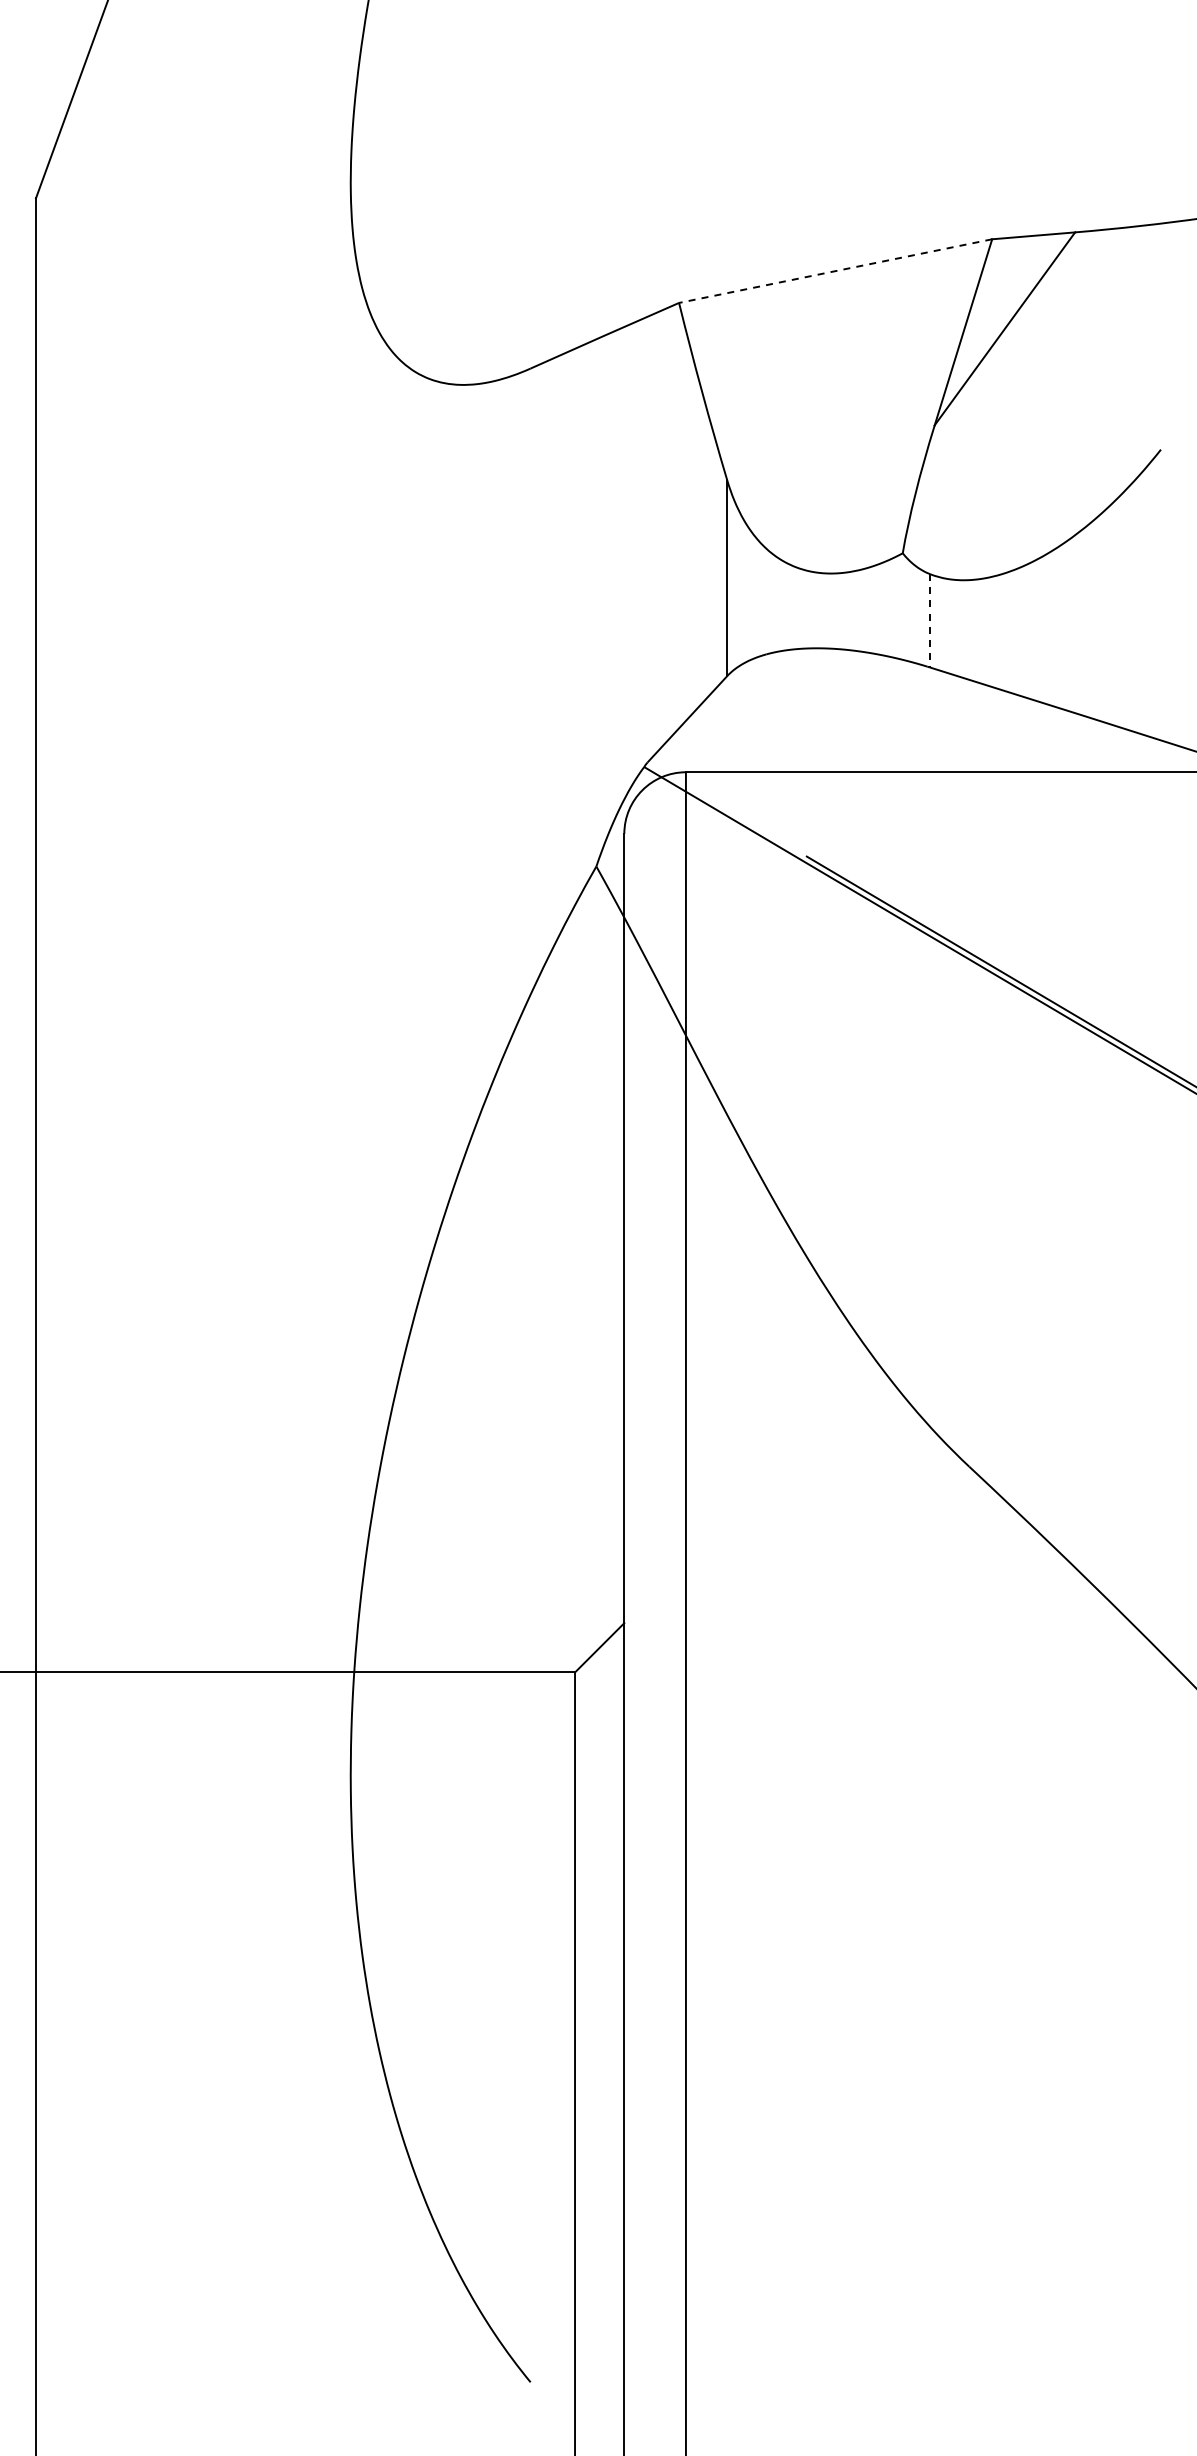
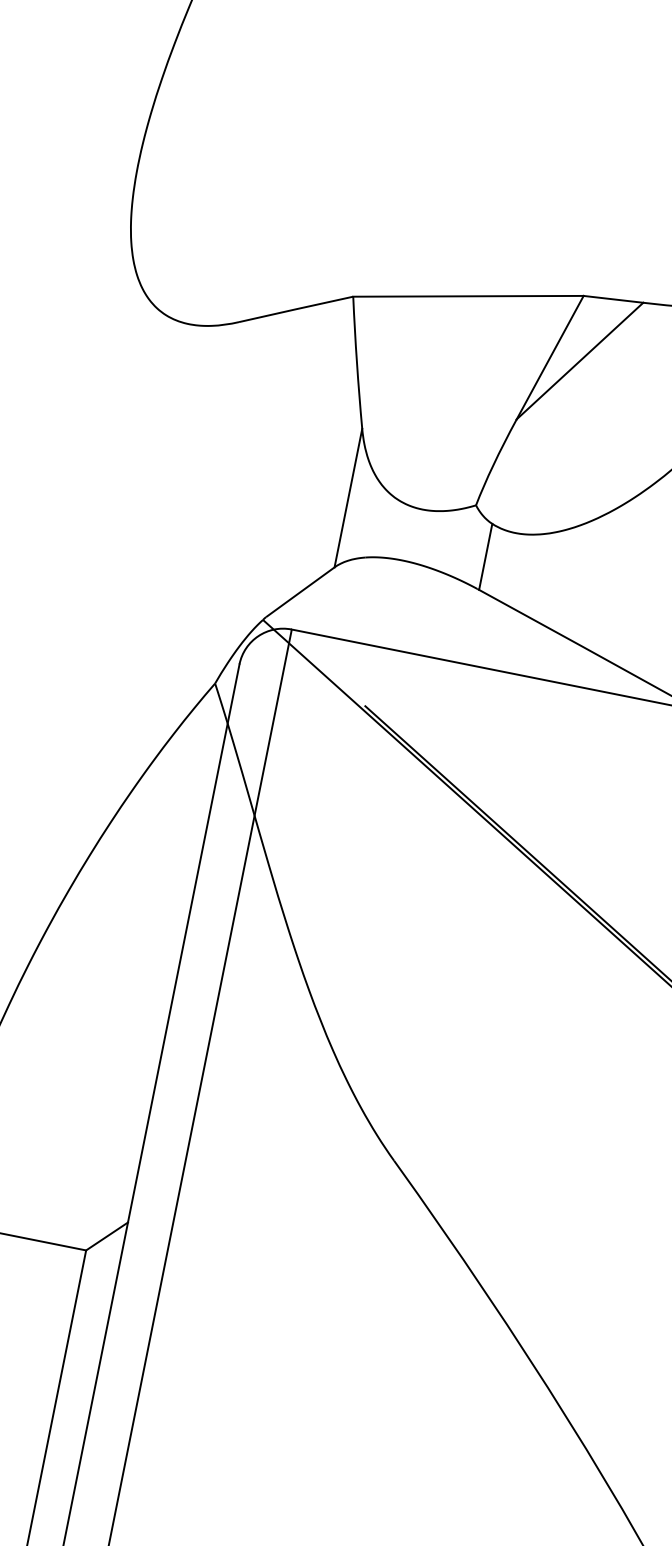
line: (835, 271) -> (468, 296), dashed -> solid
line: (929, 620) -> (485, 556), dashed -> solid

